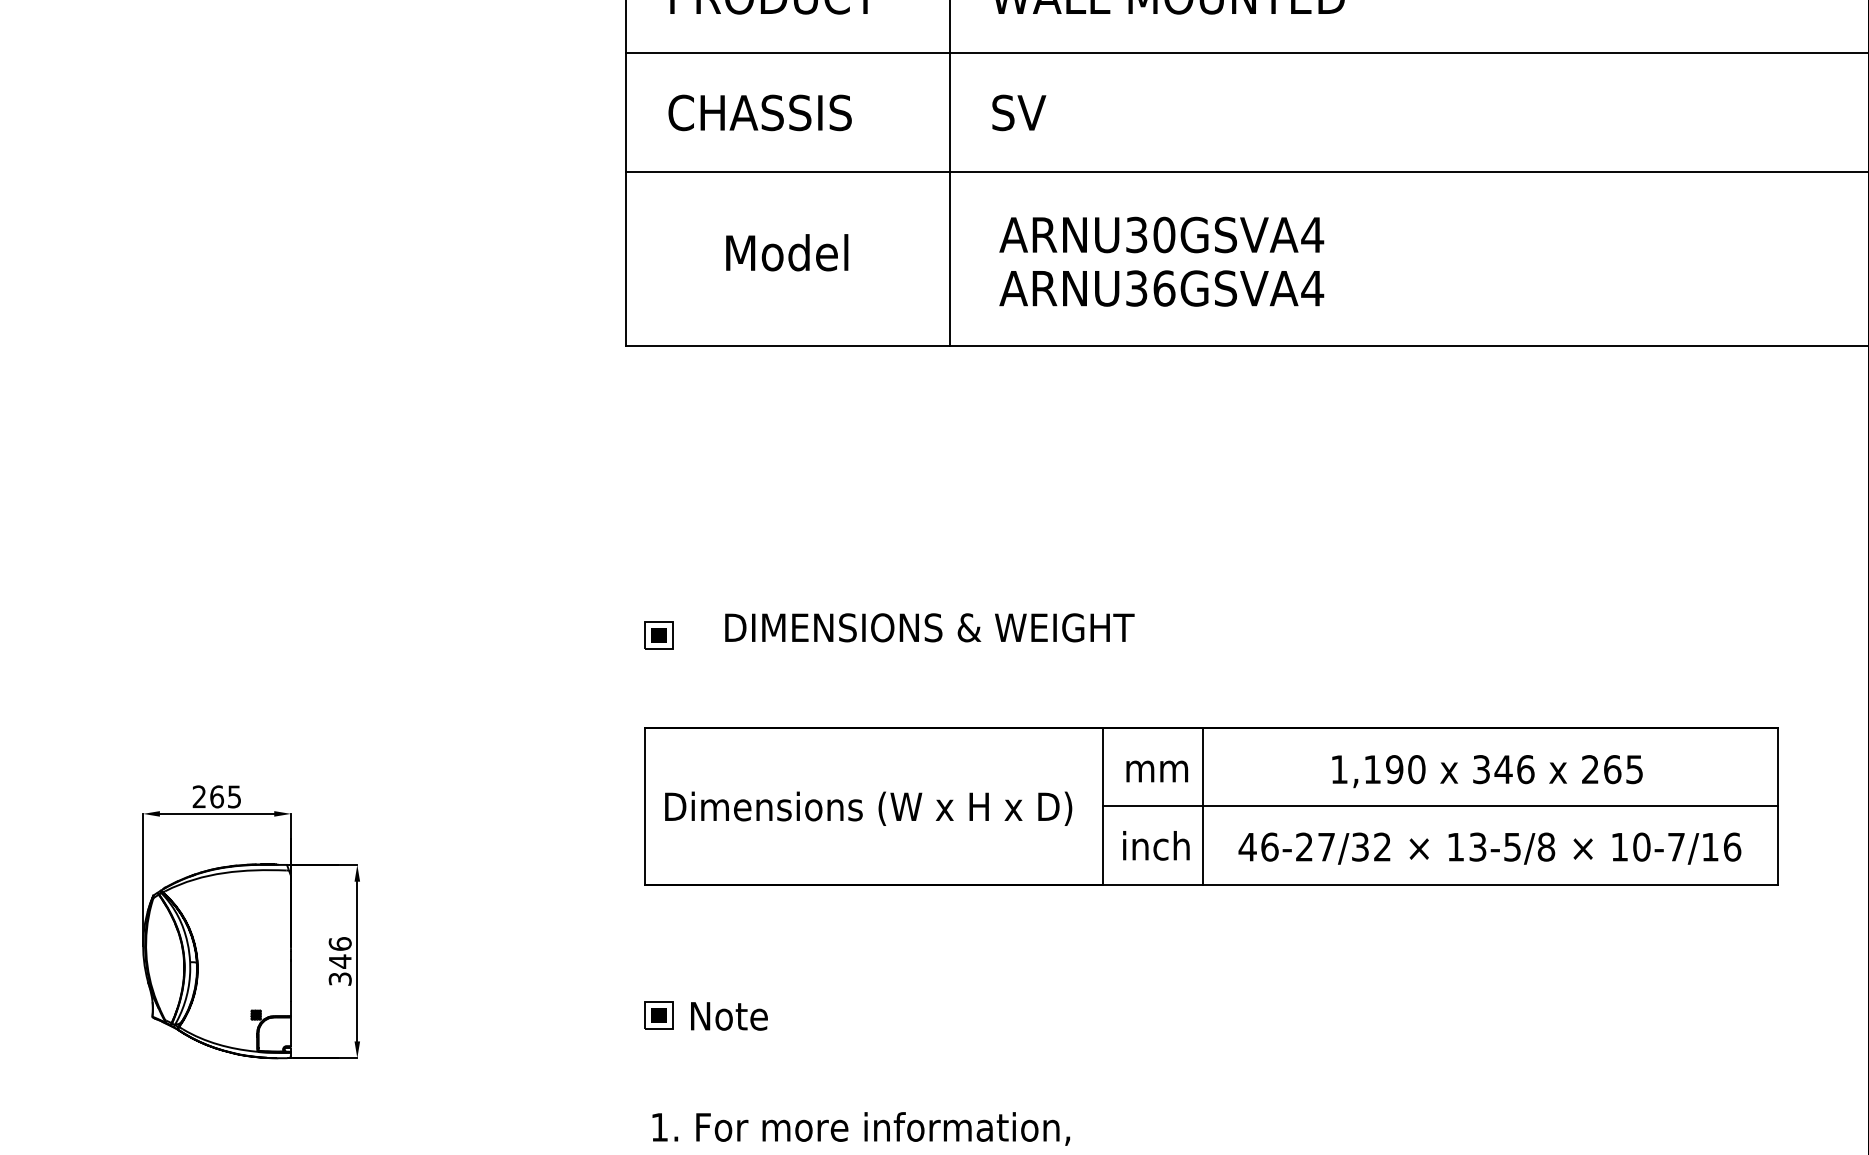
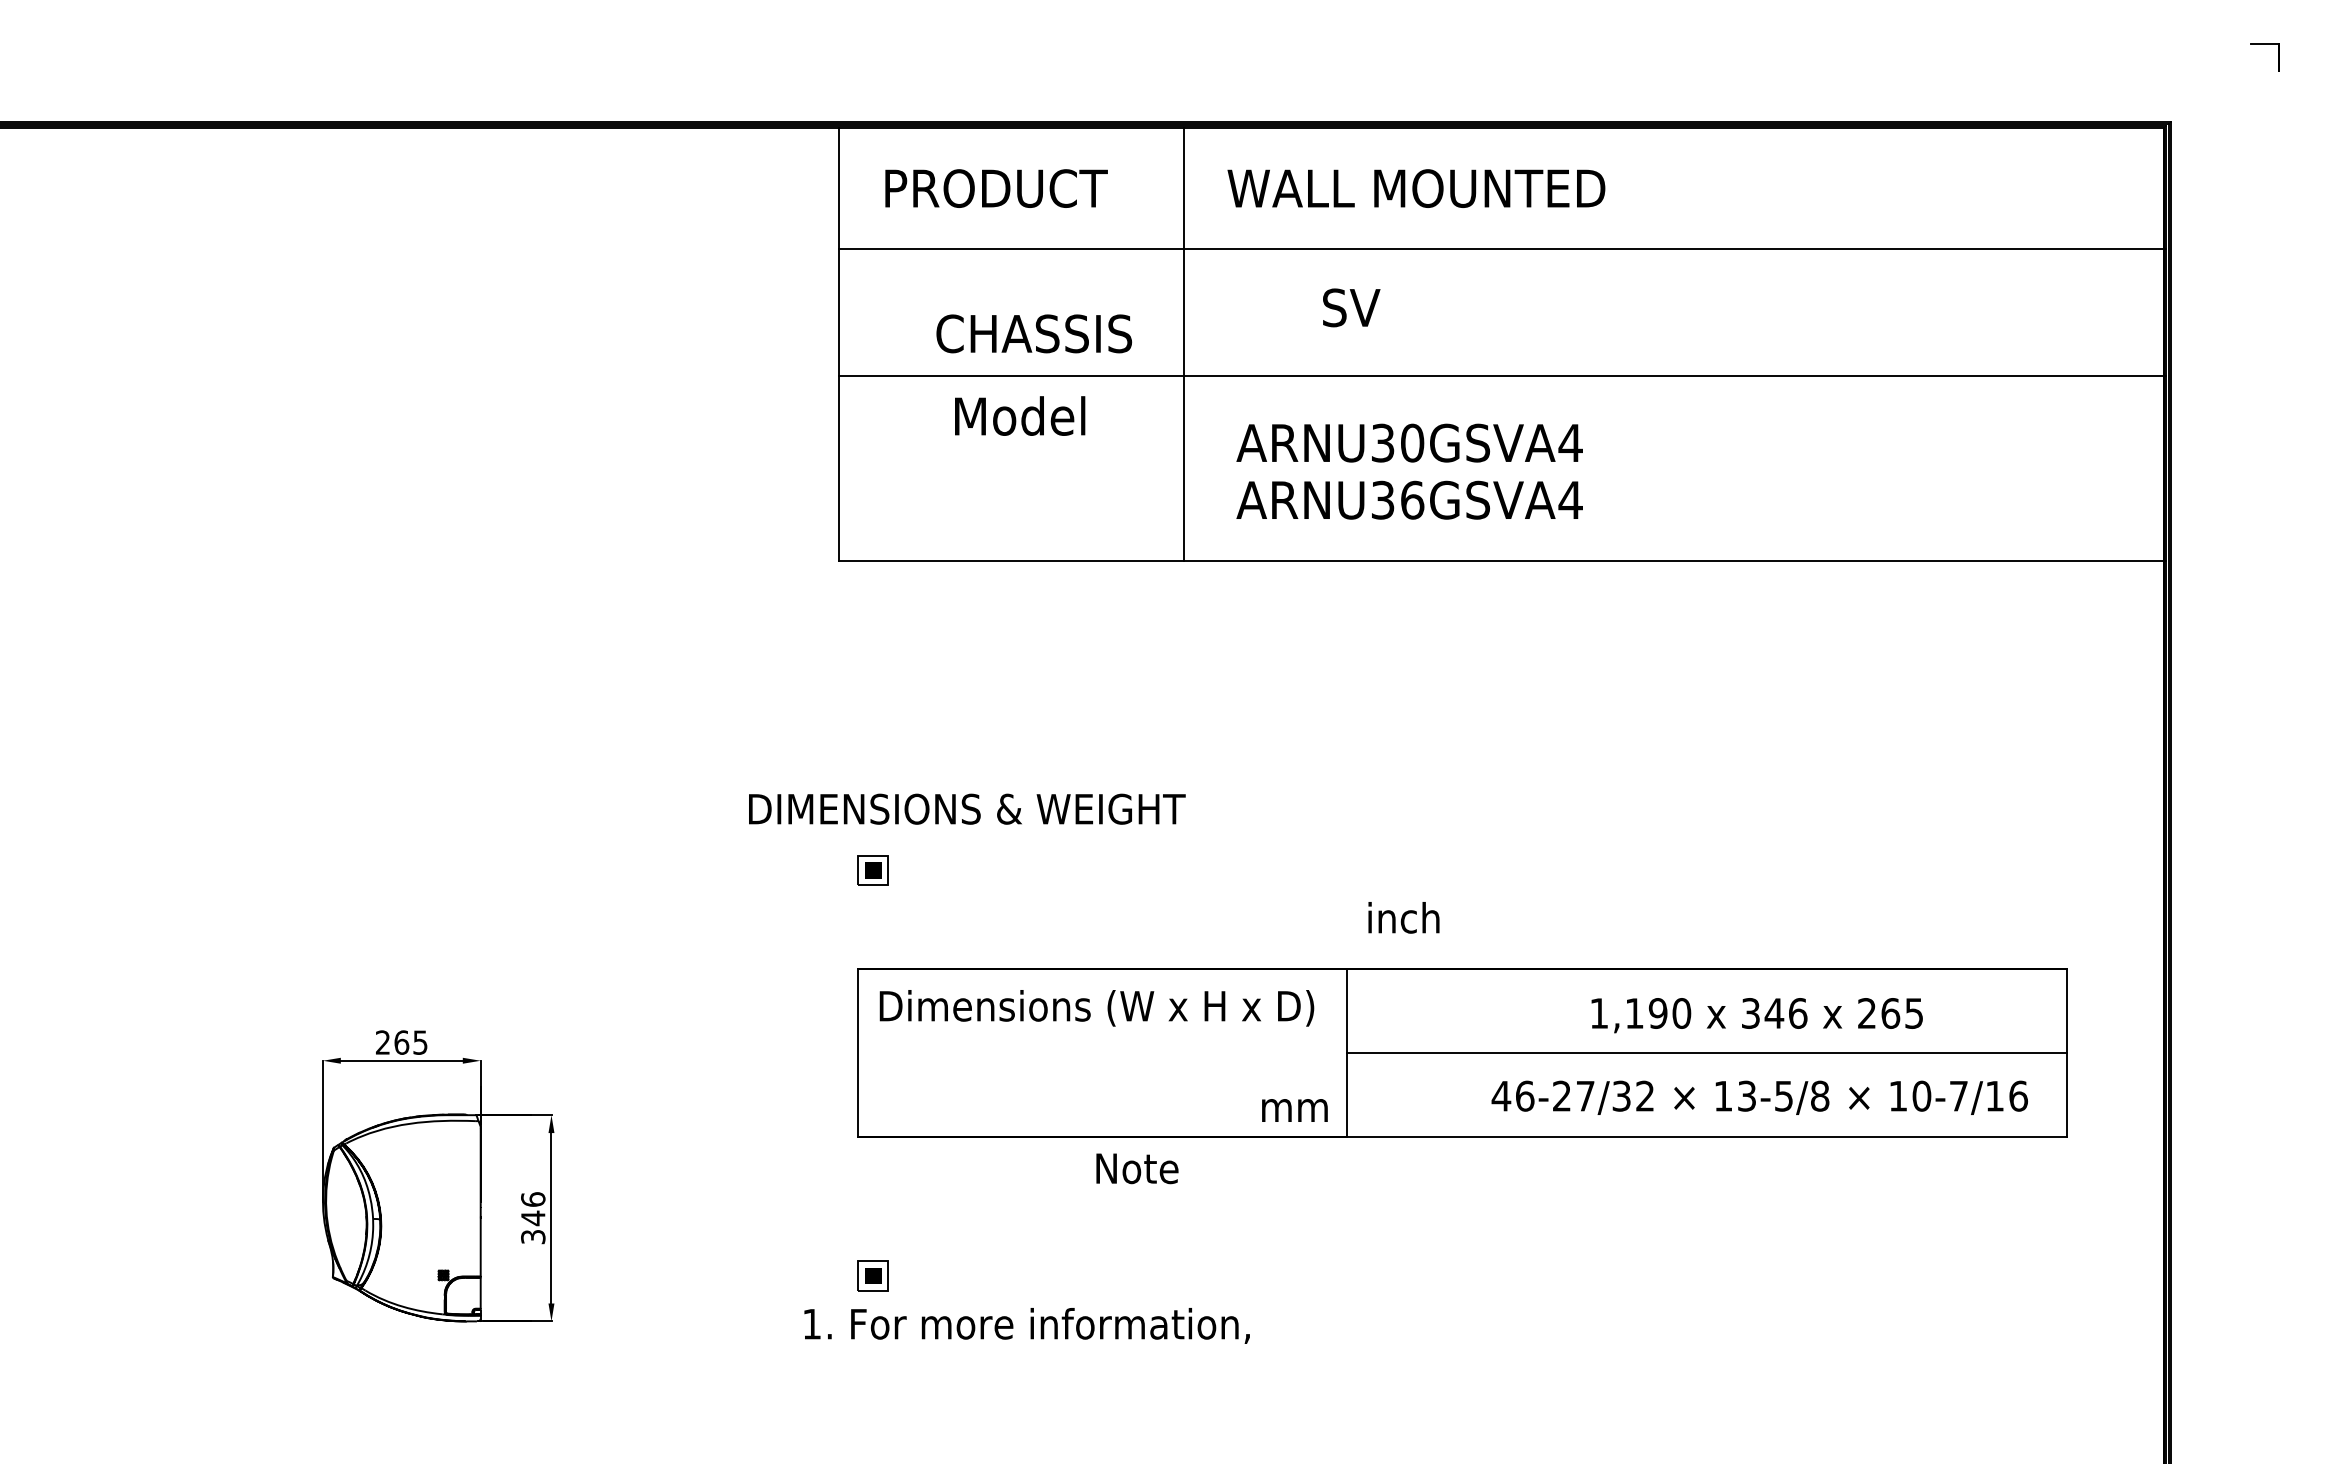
text: (760, 112) -> (1034, 333), moved
text: (1019, 112) -> (1351, 307), moved
text: (787, 252) -> (1020, 415), moved
text: (930, 627) -> (967, 808), moved
text: (1156, 771) -> (1294, 1110), moved
line: (1202, 806) -> (1453, 1052), removed
text: (868, 808) -> (1096, 1008), moved
text: (1155, 845) -> (1403, 917), moved
text: (729, 1016) -> (1137, 1168), moved
text: (860, 1128) -> (1026, 1325), moved

